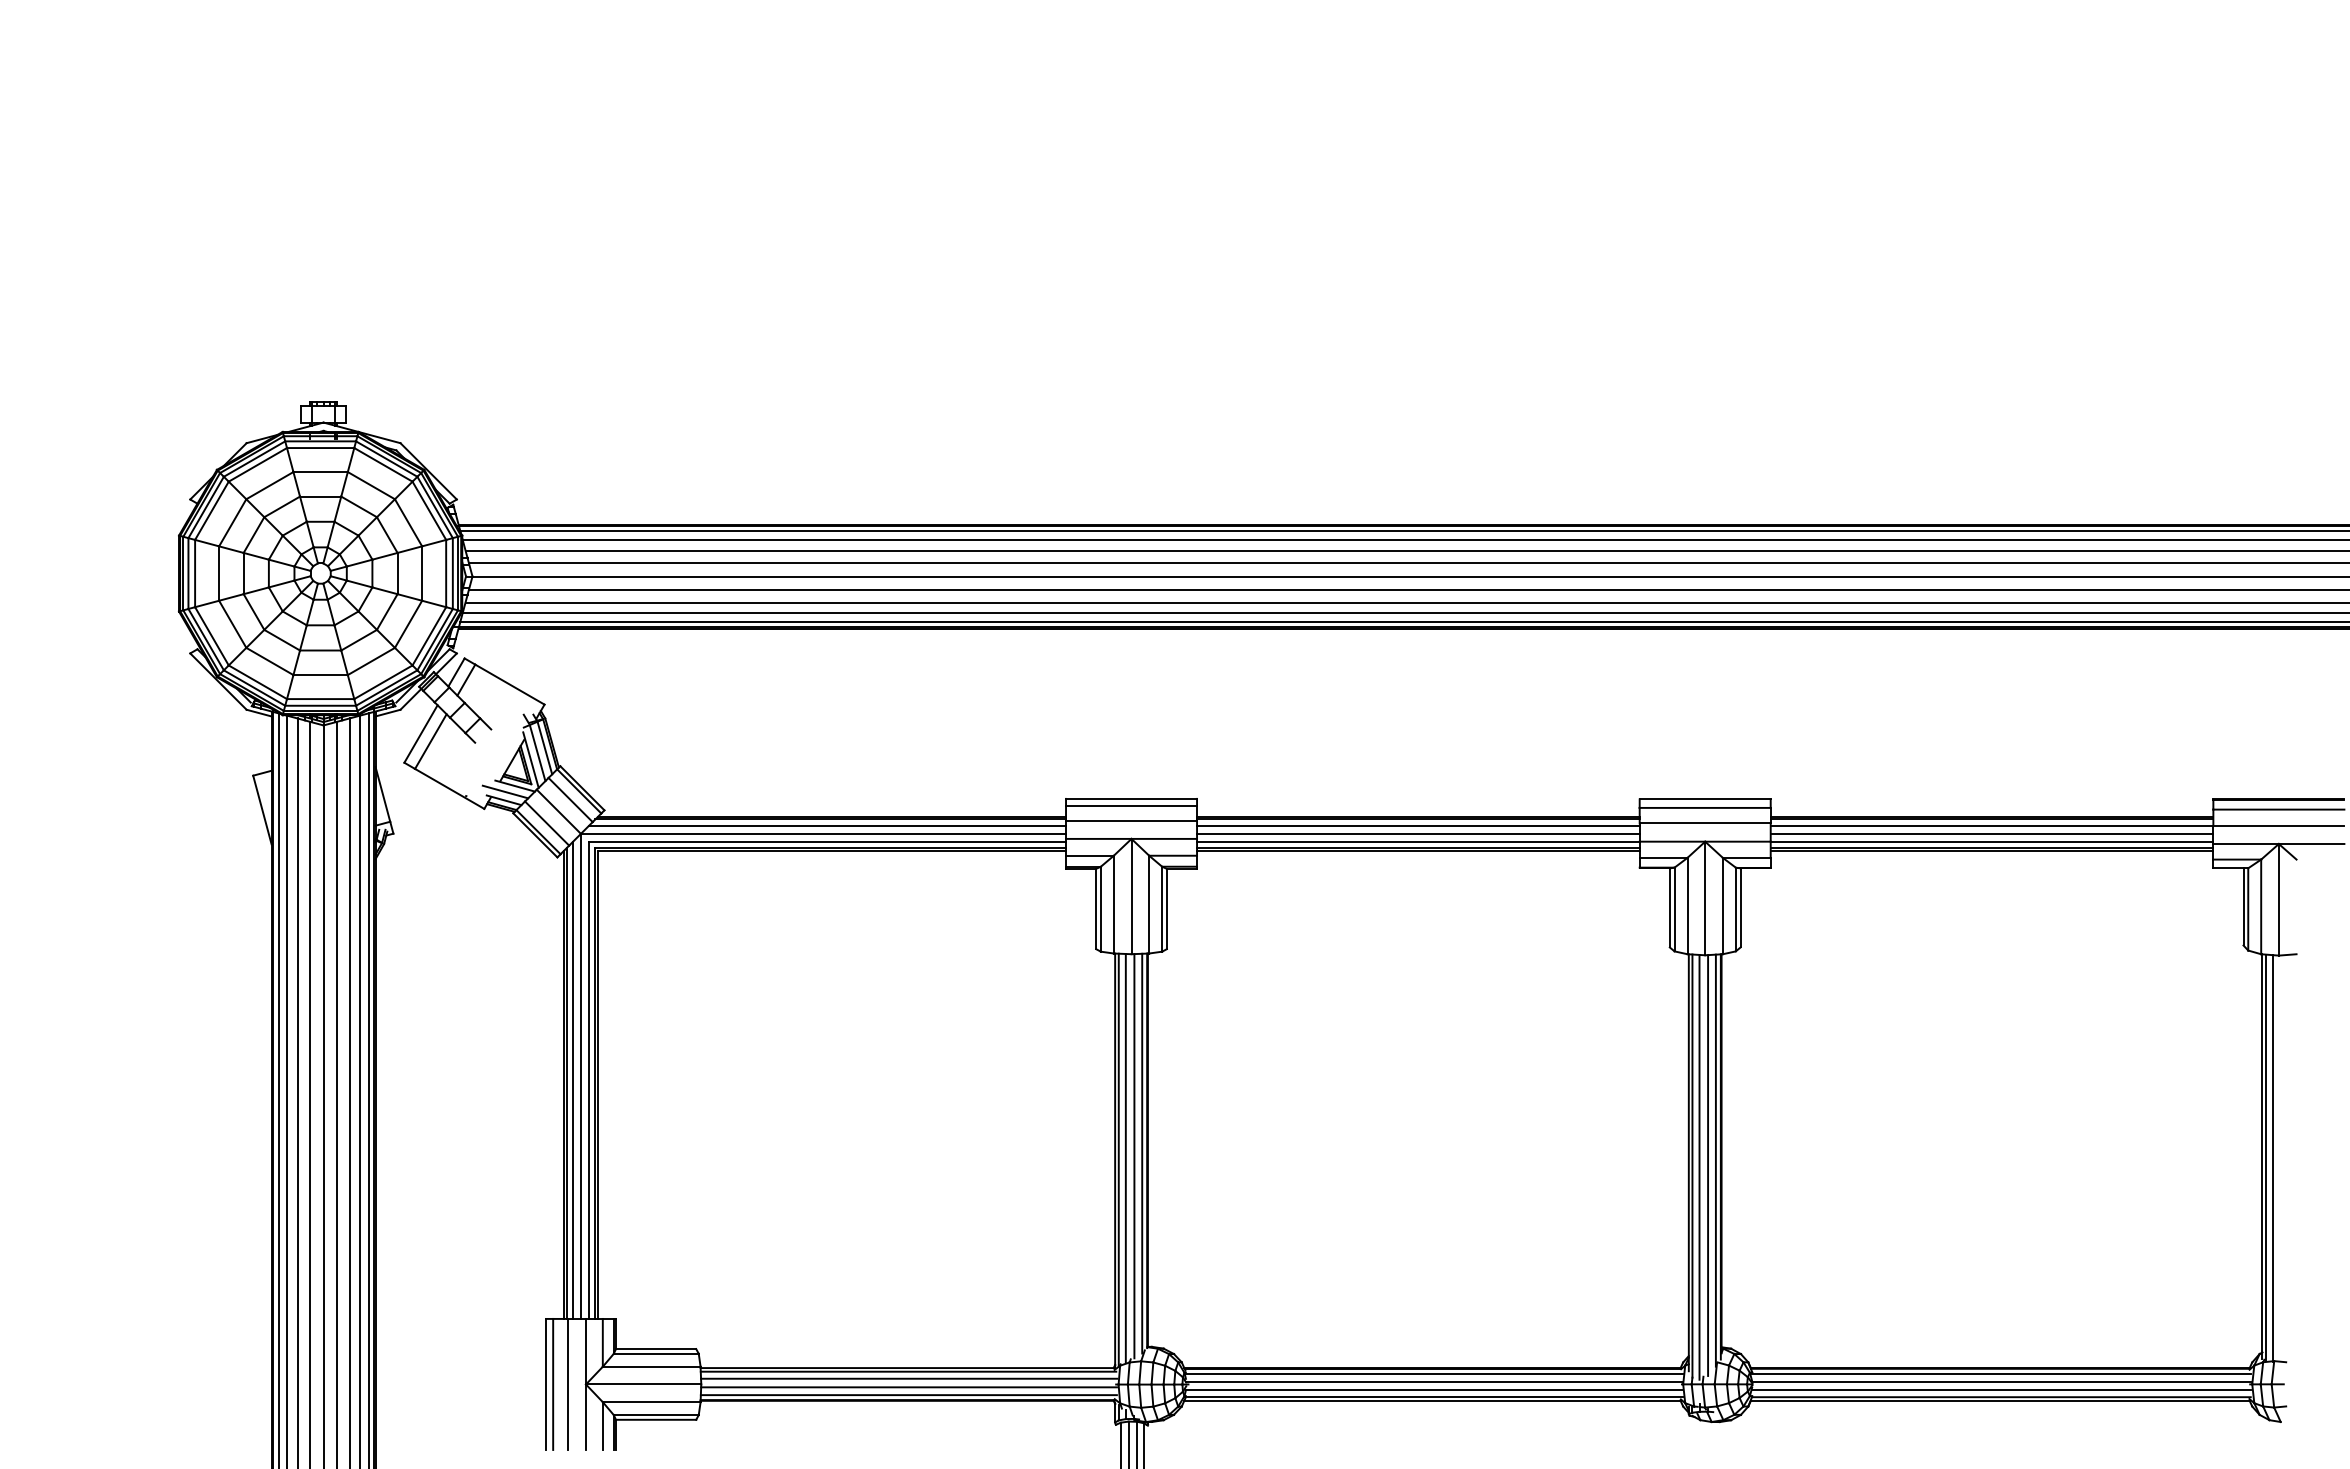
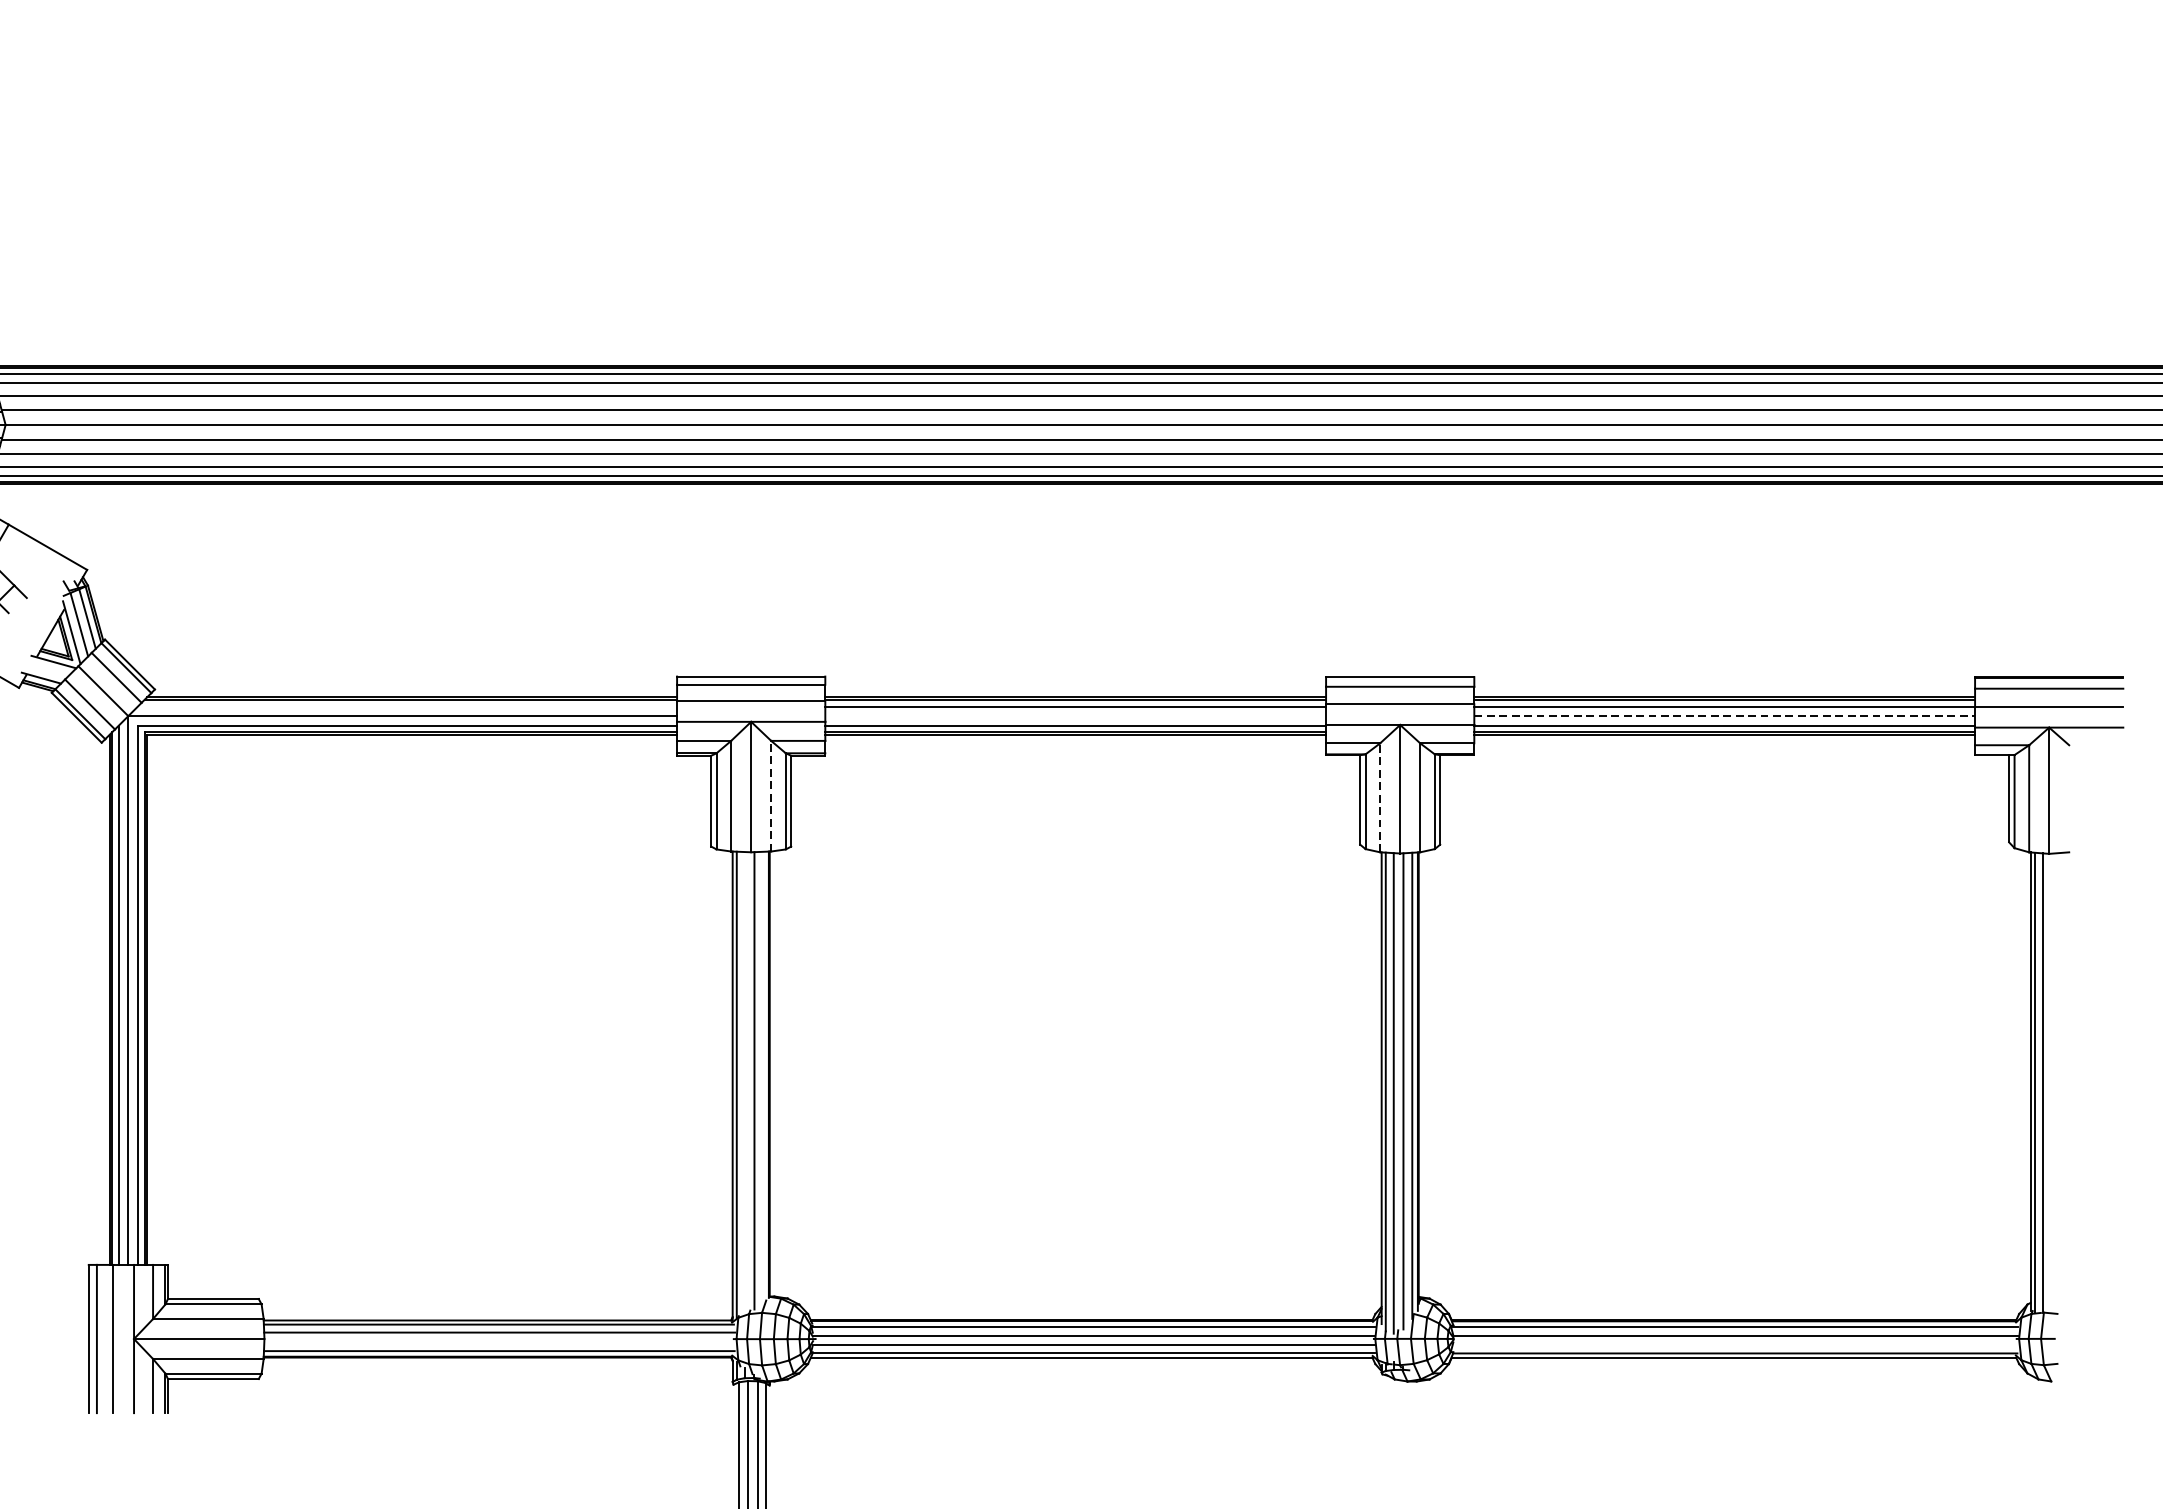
line: (505, 791) -> (42, 668), removed
line: (827, 825) -> (407, 706), removed
line: (1418, 833) -> (1075, 715), removed
line: (1992, 833) -> (1725, 715), solid -> dashed
line: (1149, 904) -> (771, 796), solid -> dashed
line: (1687, 905) -> (1380, 797), solid -> dashed
line: (1142, 1153) -> (763, 1077), removed
line: (1125, 1157) -> (744, 1082), removed
line: (908, 1387) -> (498, 1342), removed
line: (2001, 1390) -> (1735, 1345), removed

